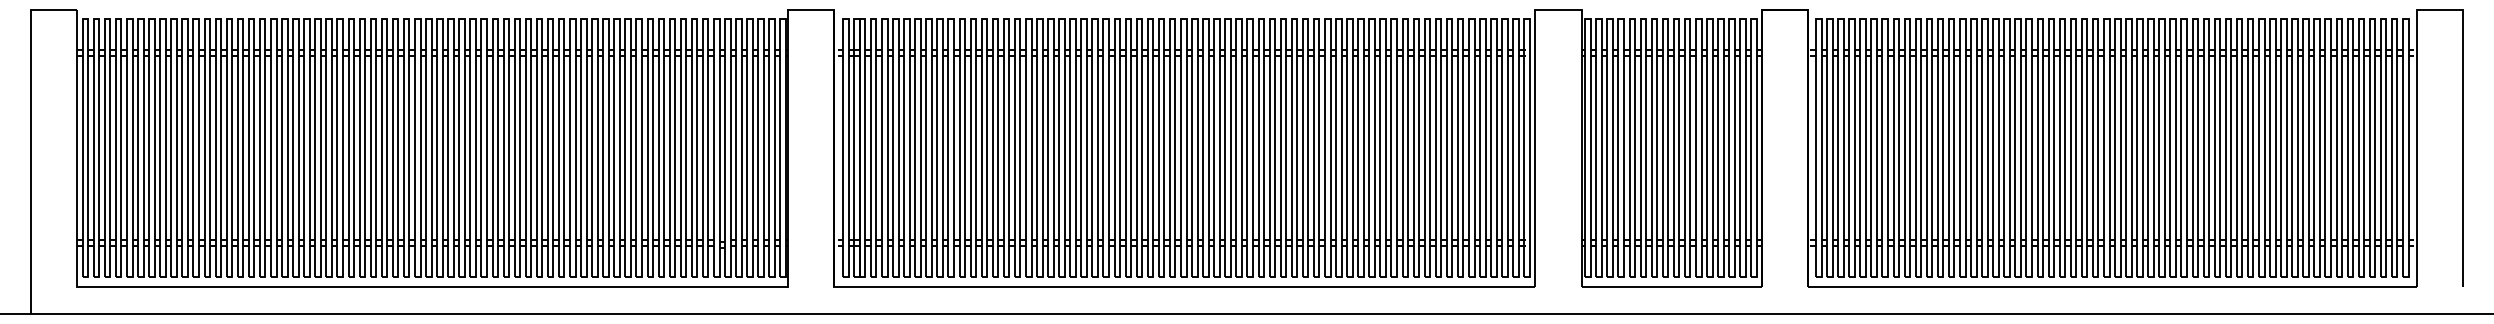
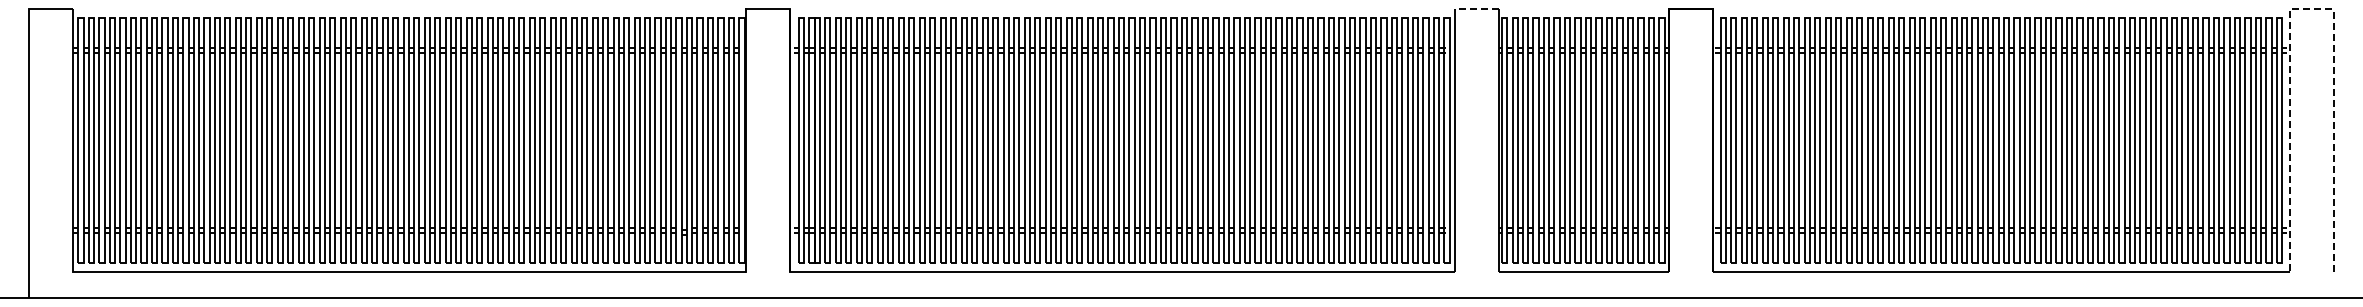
line: (1558, 10) -> (1476, 9), solid -> dashed
line: (2439, 10) -> (2311, 9), solid -> dashed

